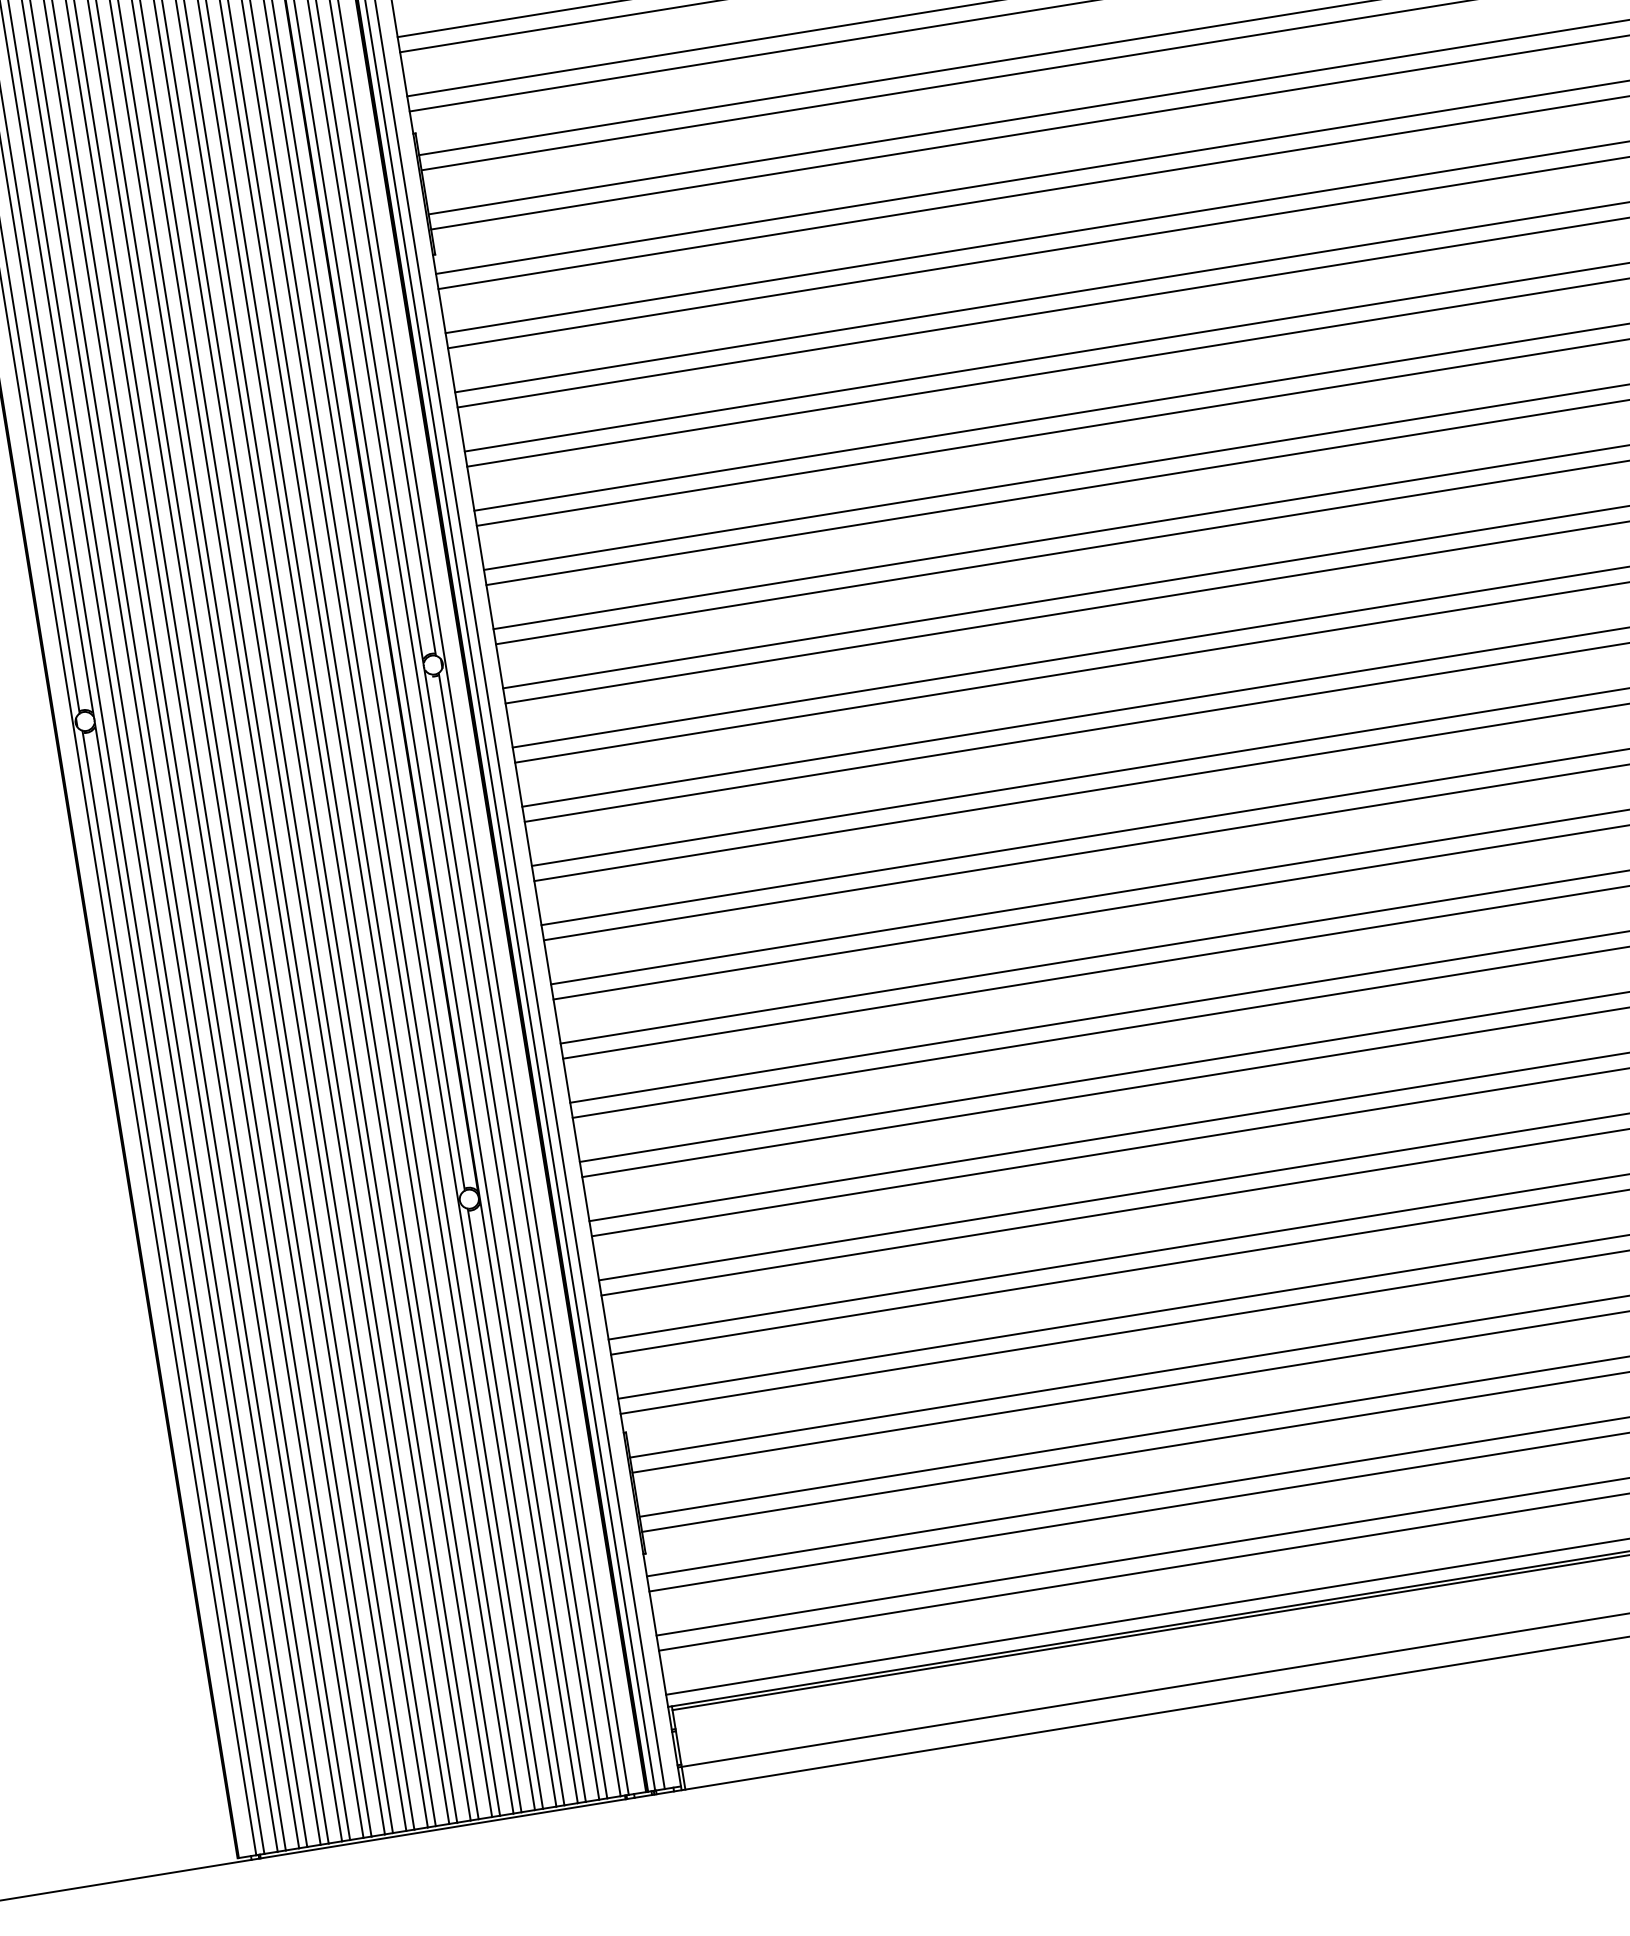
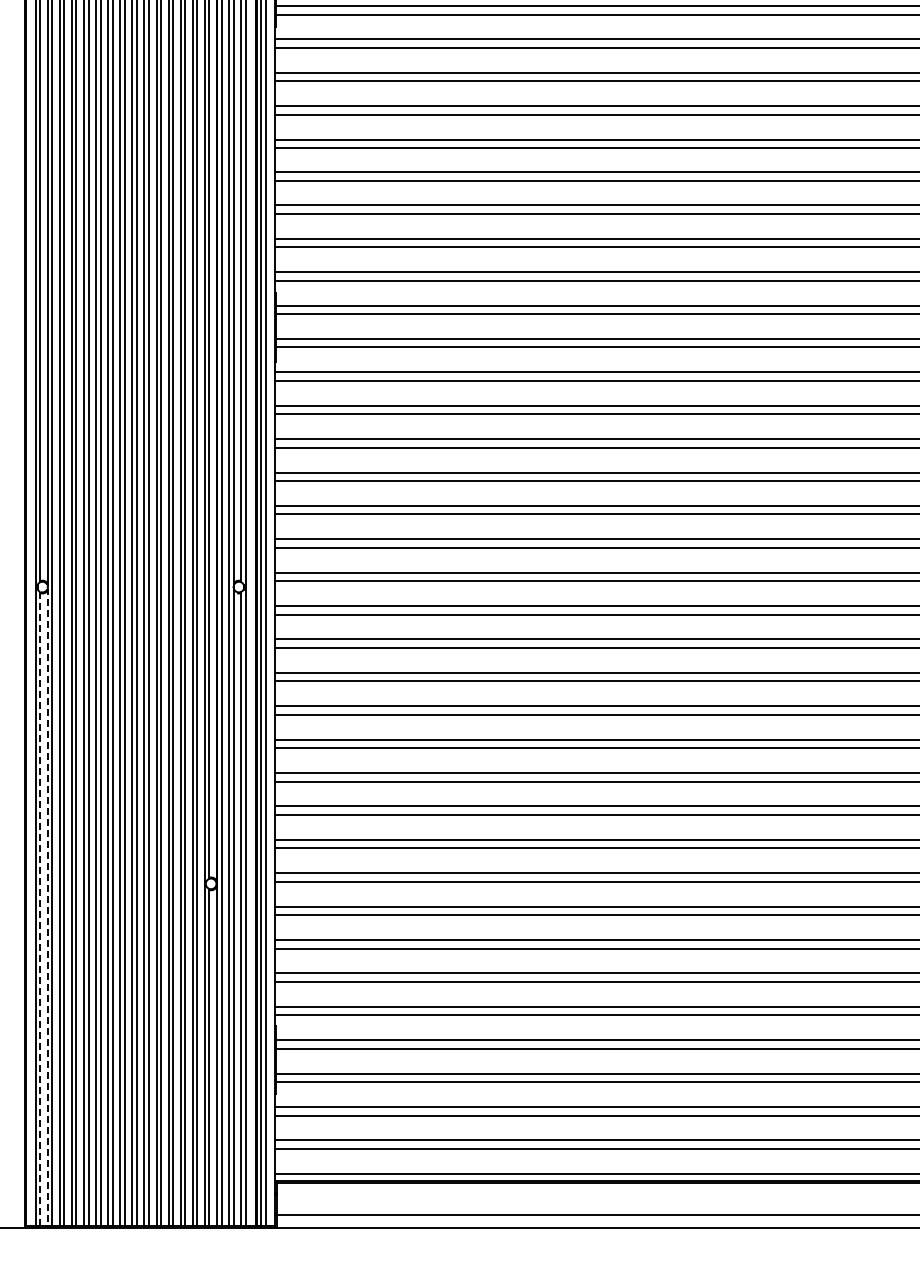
line: (185, 1286) -> (47, 906), solid -> dashed
line: (173, 1291) -> (40, 908), solid -> dashed

